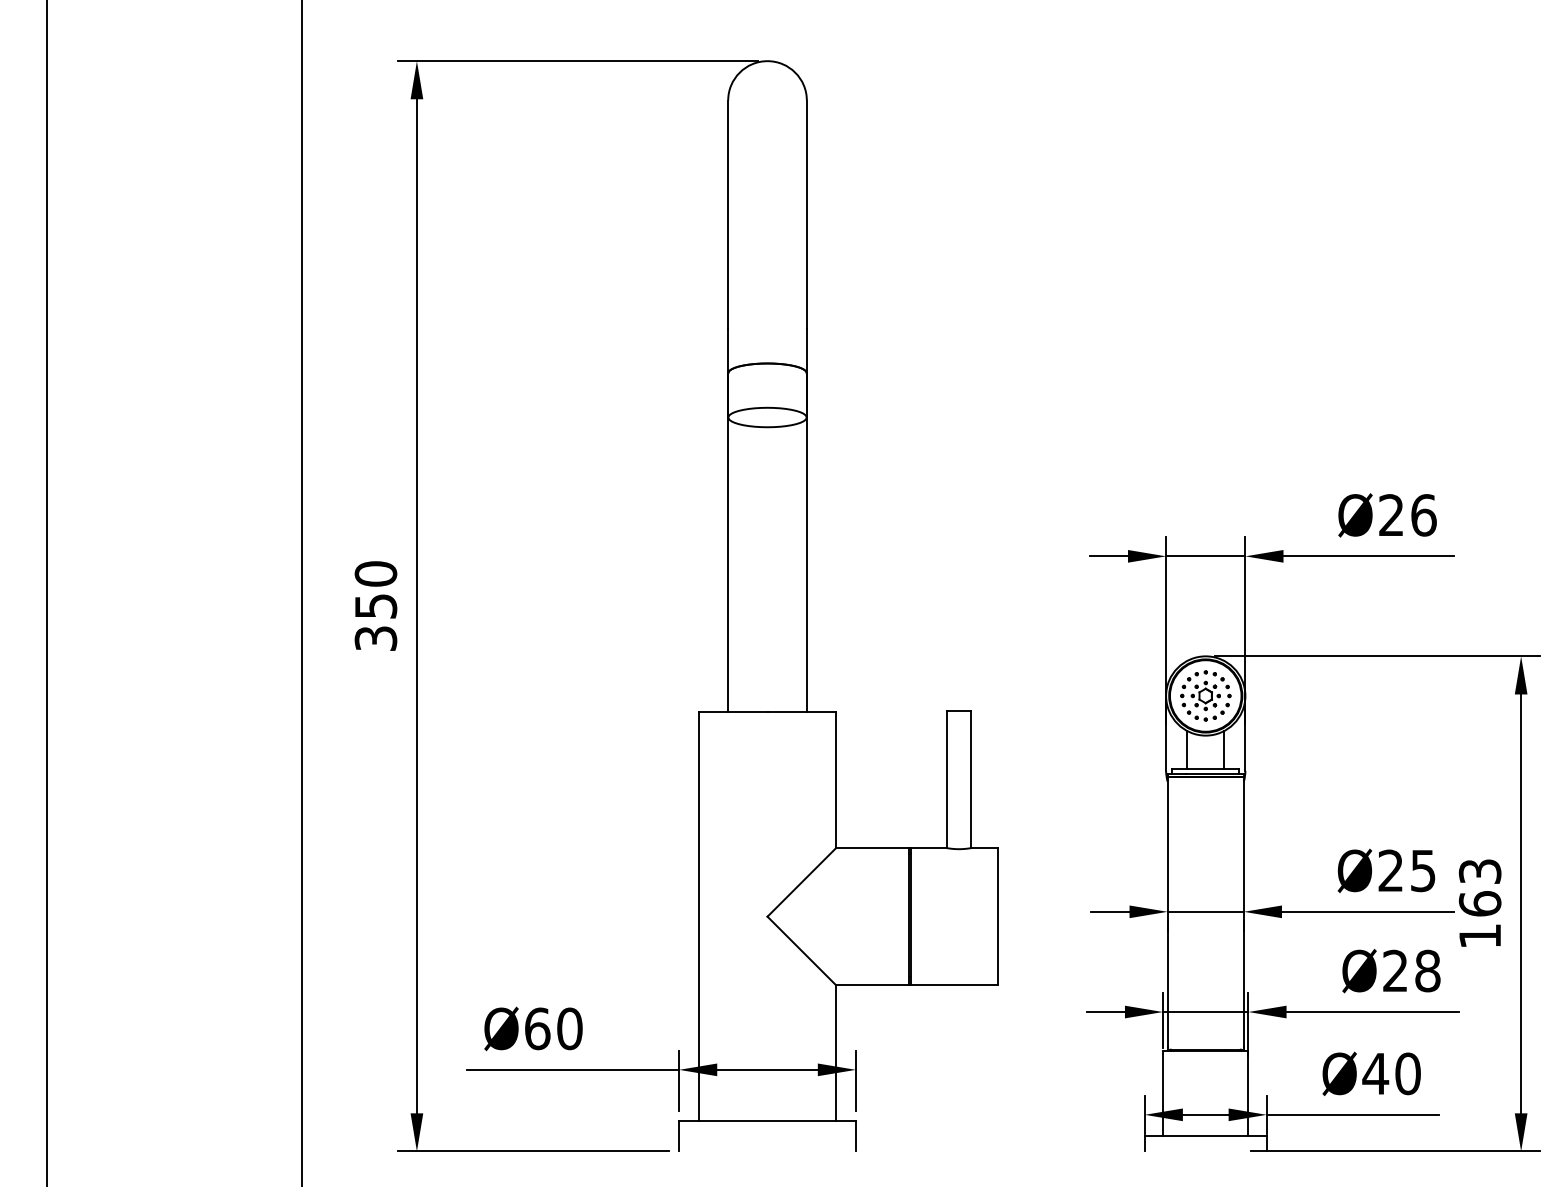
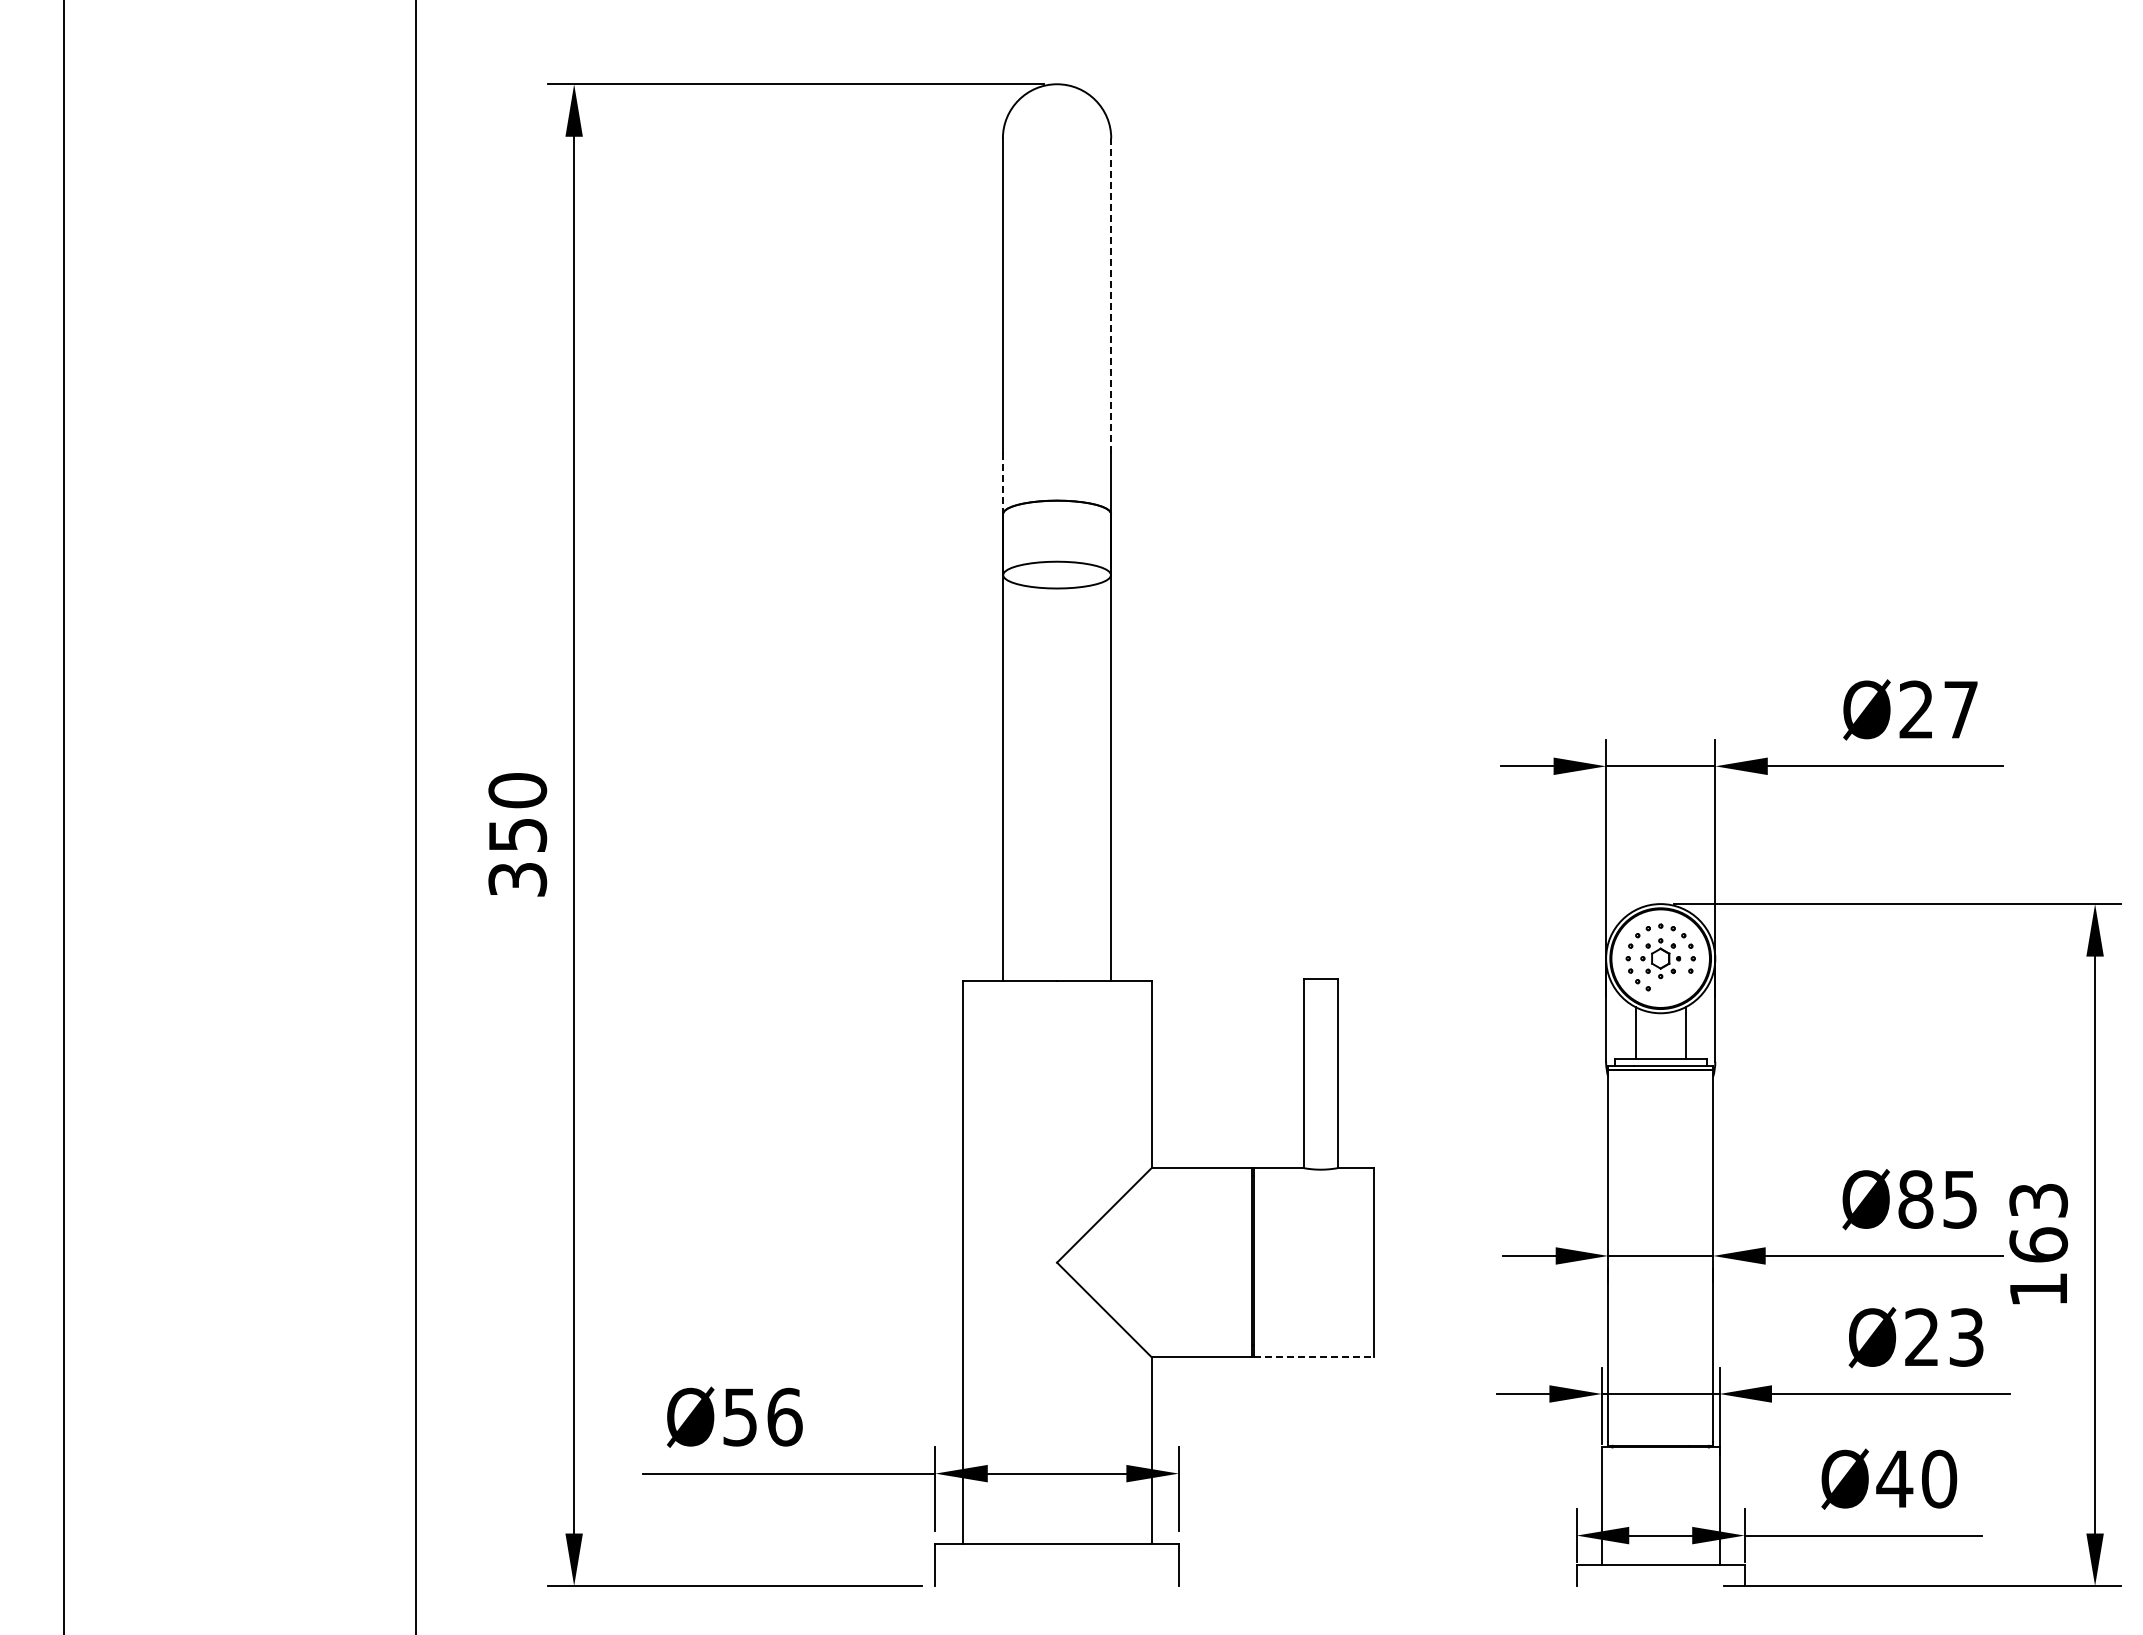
line: (807, 214) -> (1111, 295), solid -> dashed
line: (727, 351) -> (1002, 483), solid -> dashed
text: (1424, 515) -> (1961, 709), Ø26 -> Ø27
part: (1214, 716) -> (1672, 986), removed
text: (1390, 870) -> (1915, 1199), Ø25 -> Ø85
text: (1427, 971) -> (1966, 1337), Ø28 -> Ø23
line: (954, 985) -> (1314, 1357), solid -> dashed
text: (553, 1028) -> (762, 1416), Ø60 -> Ø56

